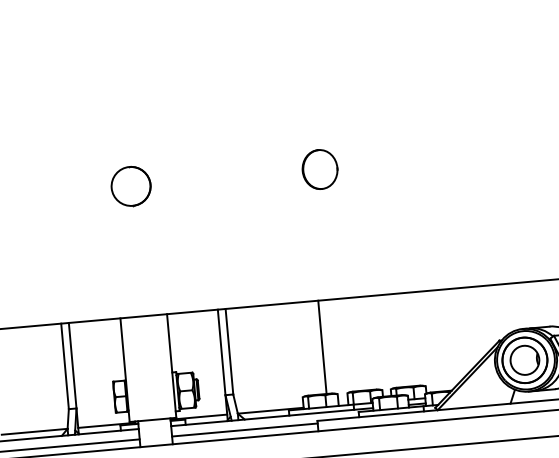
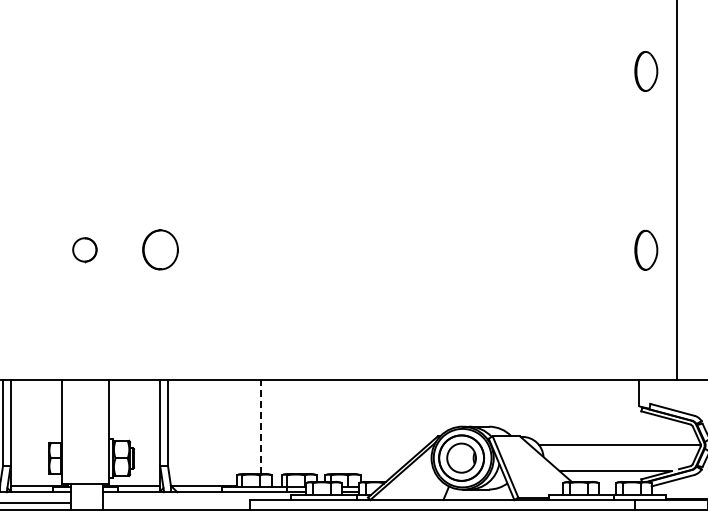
part: (320, 169) -> (160, 249), moved
part: (130, 186) -> (84, 249), size x0.6
line: (322, 347) -> (261, 427), solid -> dashed
line: (244, 429) -> (176, 502), removed

